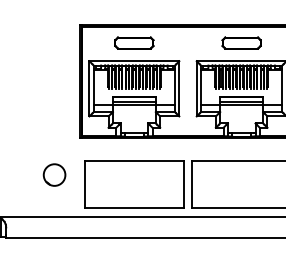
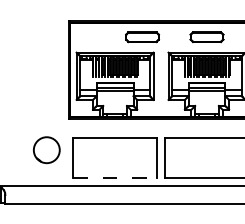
part: (134, 42) -> (142, 36), moved
part: (54, 174) -> (46, 149), size x1.4
line: (134, 207) -> (115, 177), solid -> dashed

